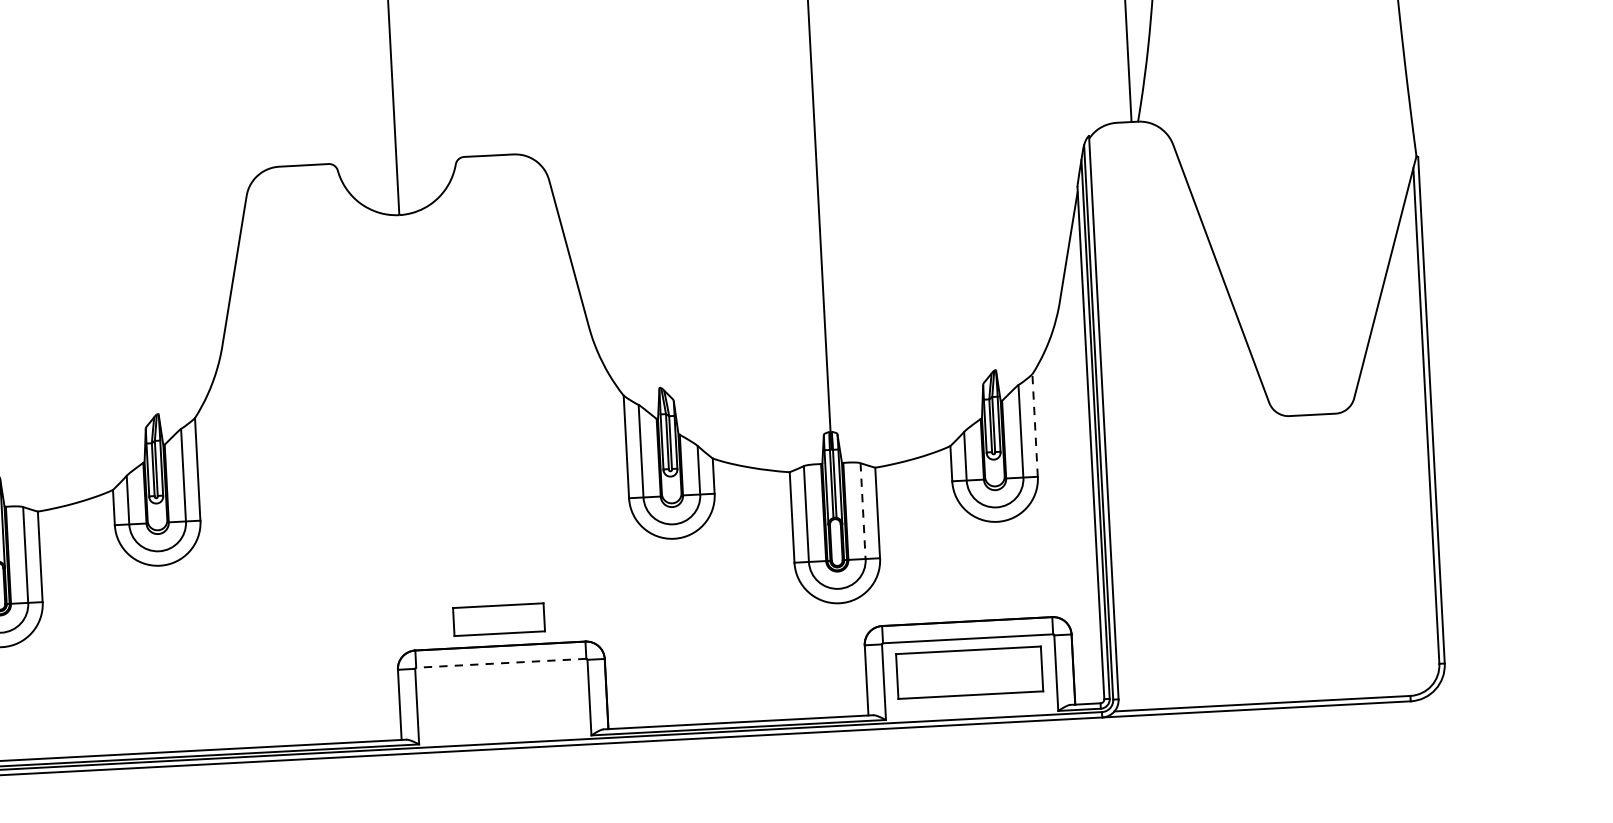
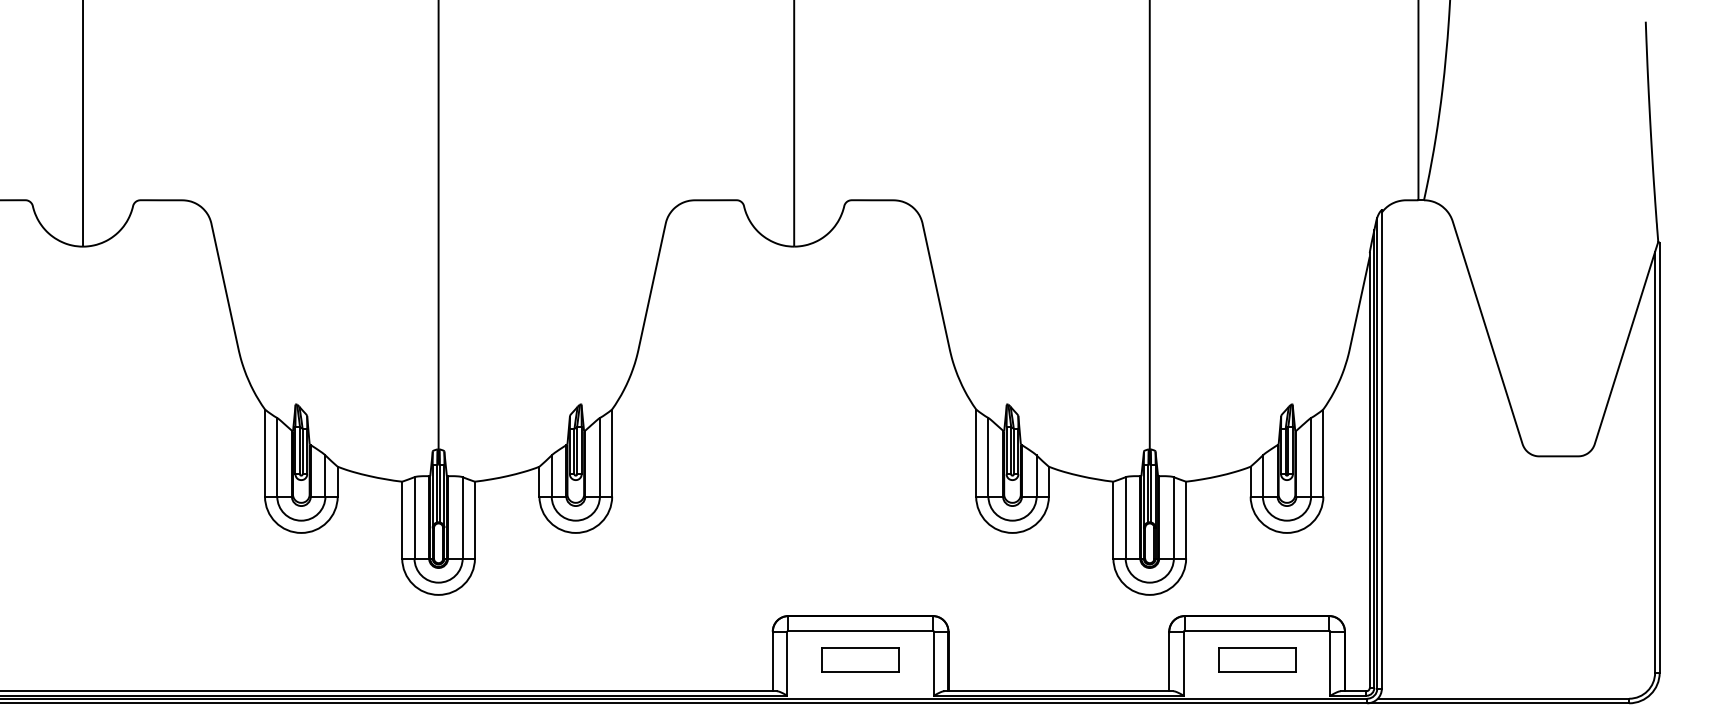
line: (1035, 426) -> (1323, 453), dashed -> solid
line: (862, 510) -> (1173, 517), dashed -> solid
part: (498, 619) -> (860, 659), moved
line: (501, 663) -> (860, 630), dashed -> solid
part: (970, 672) -> (1257, 659), size x0.62

